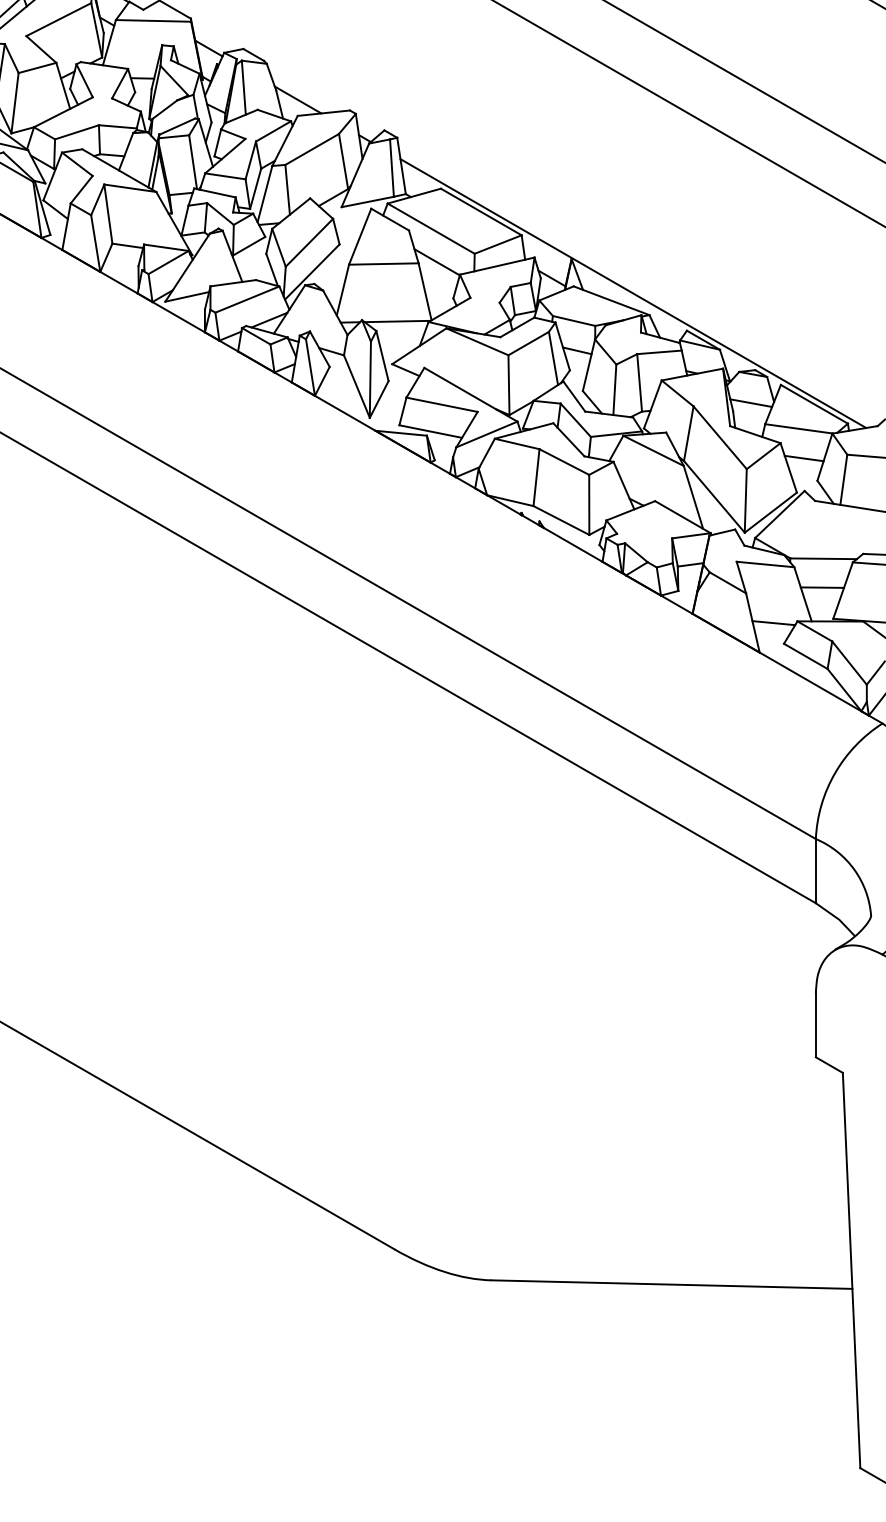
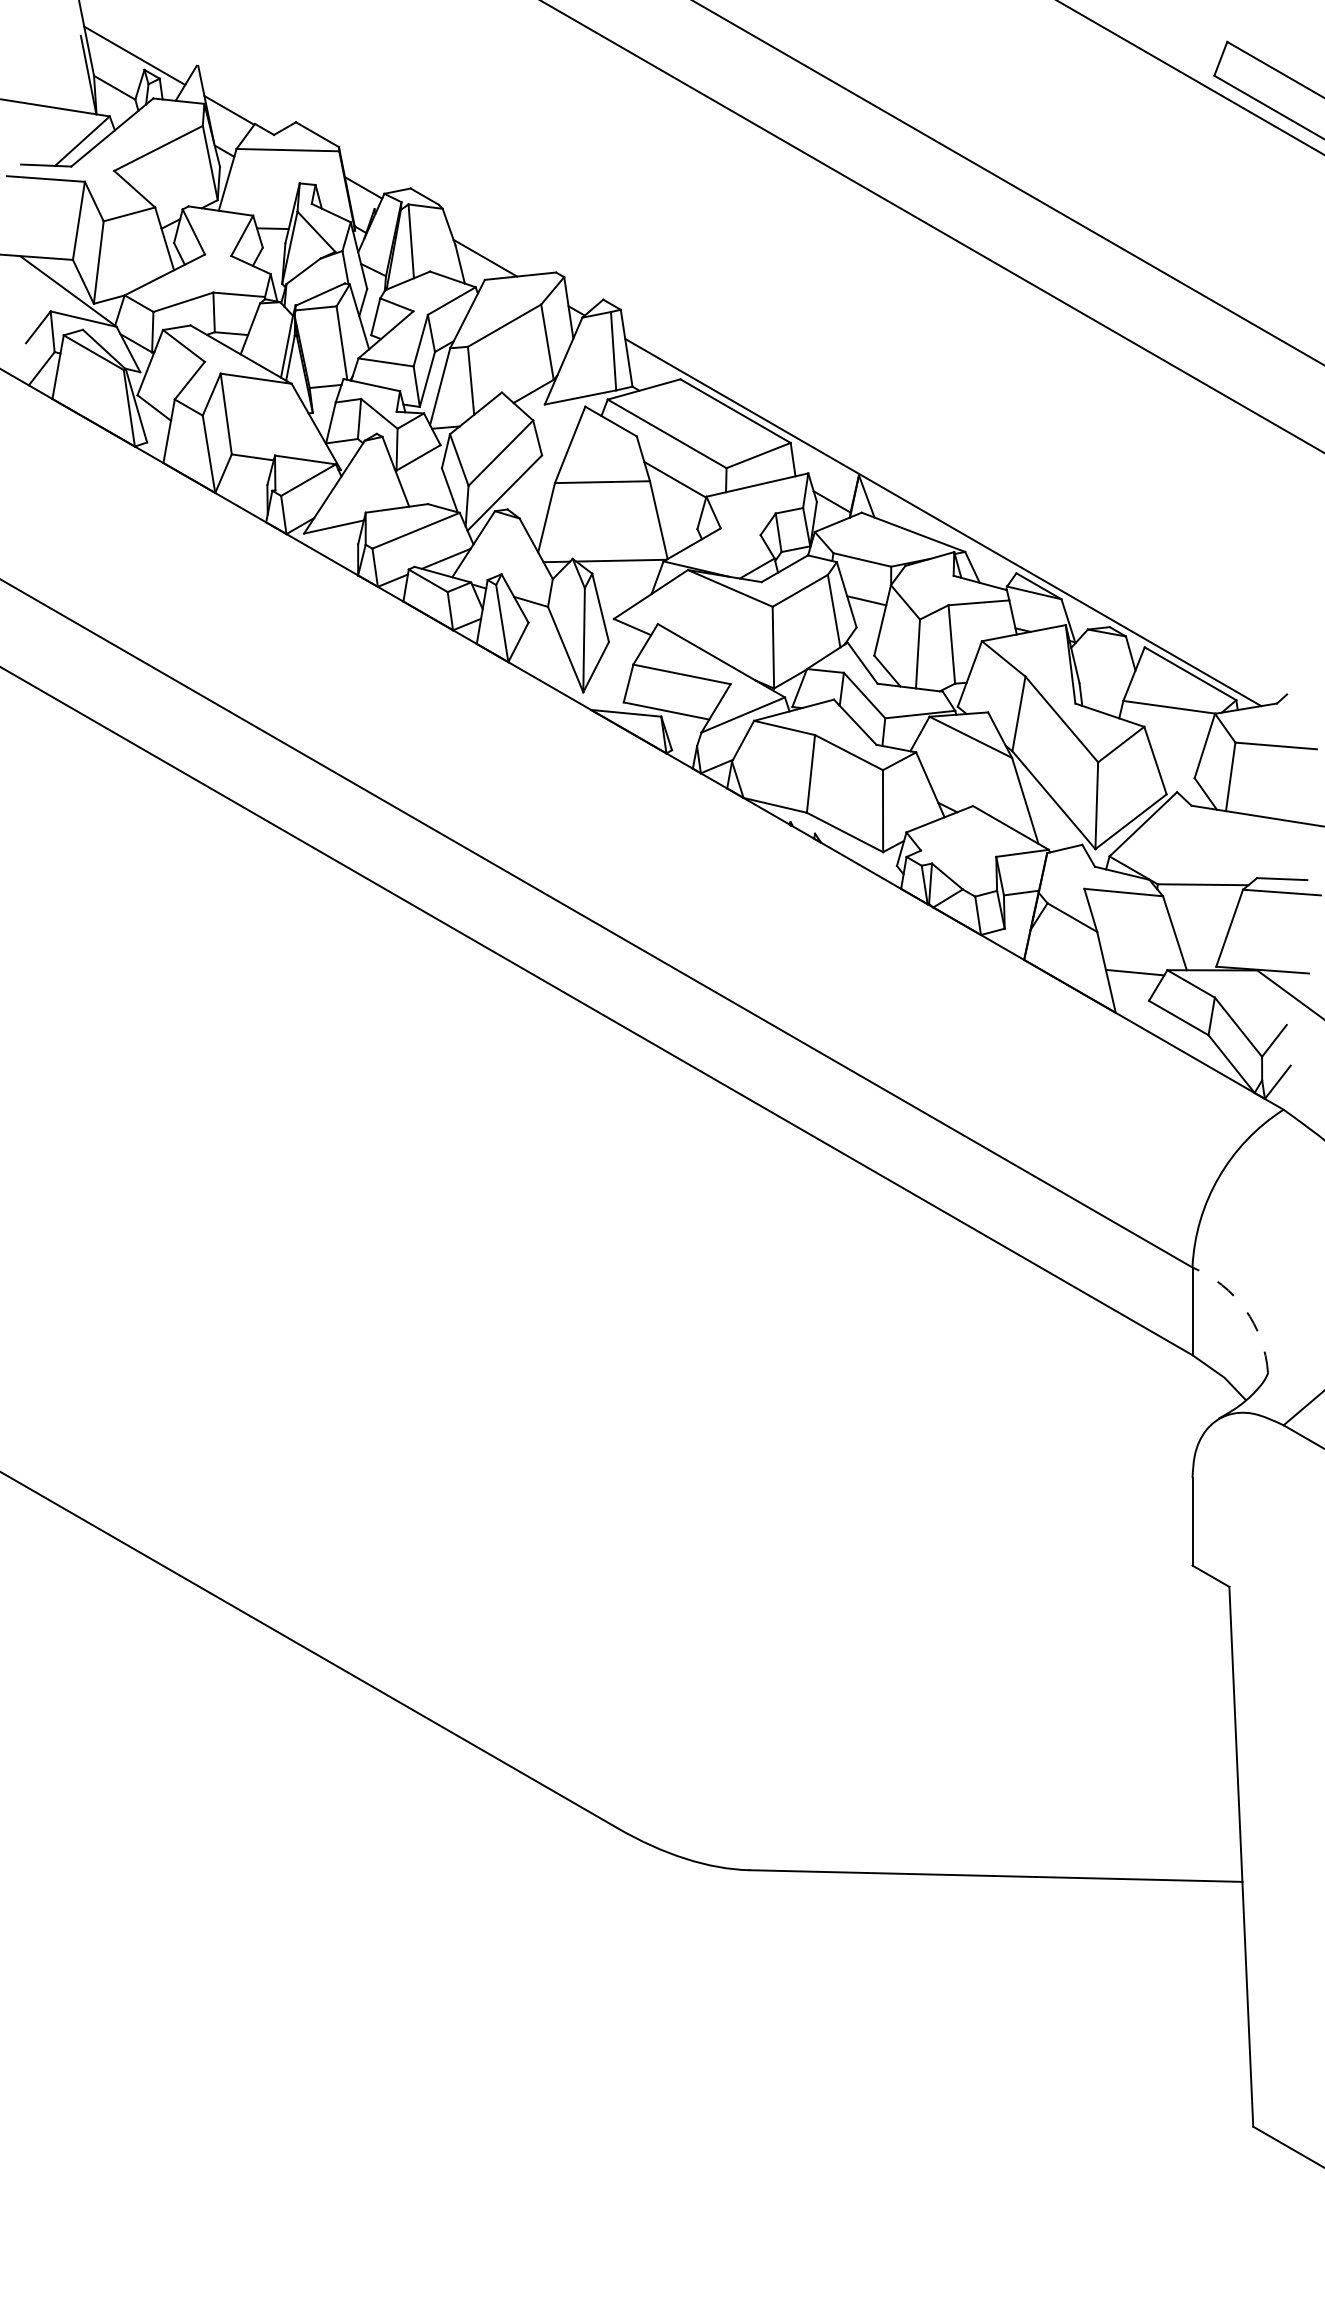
line: (750, 403) -> (1103, 672), removed
line: (804, 458) -> (1176, 747), removed
line: (821, 587) -> (1200, 923), removed
arc: (854, 869) -> (1245, 1309), solid -> dashed

